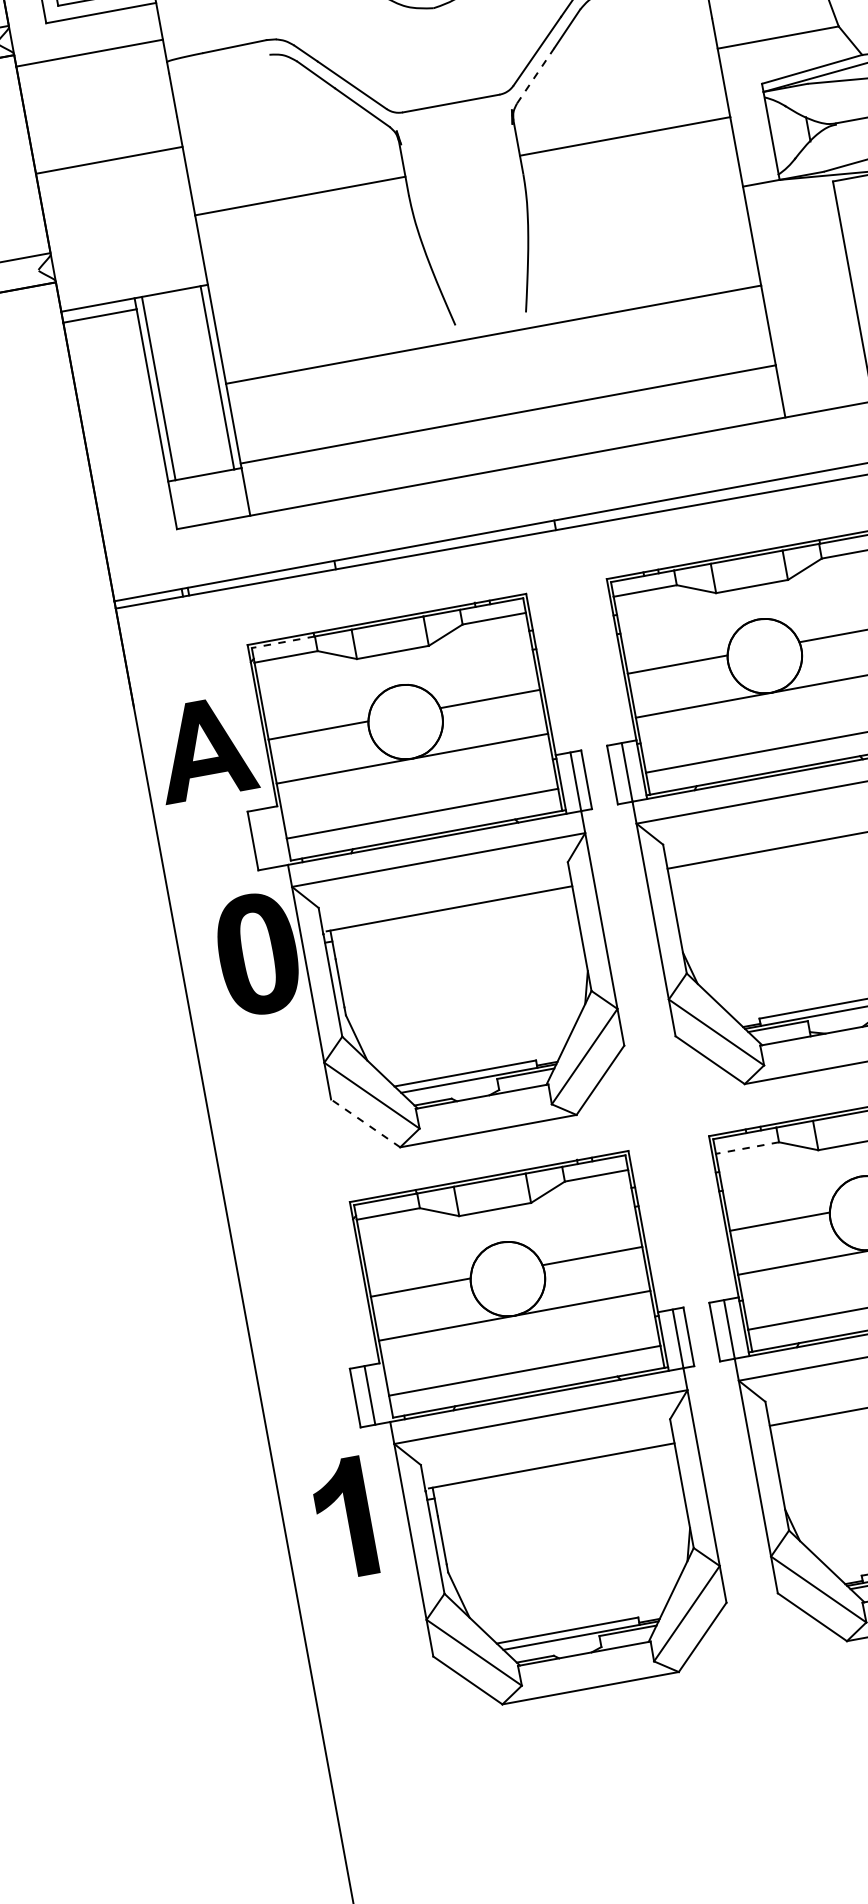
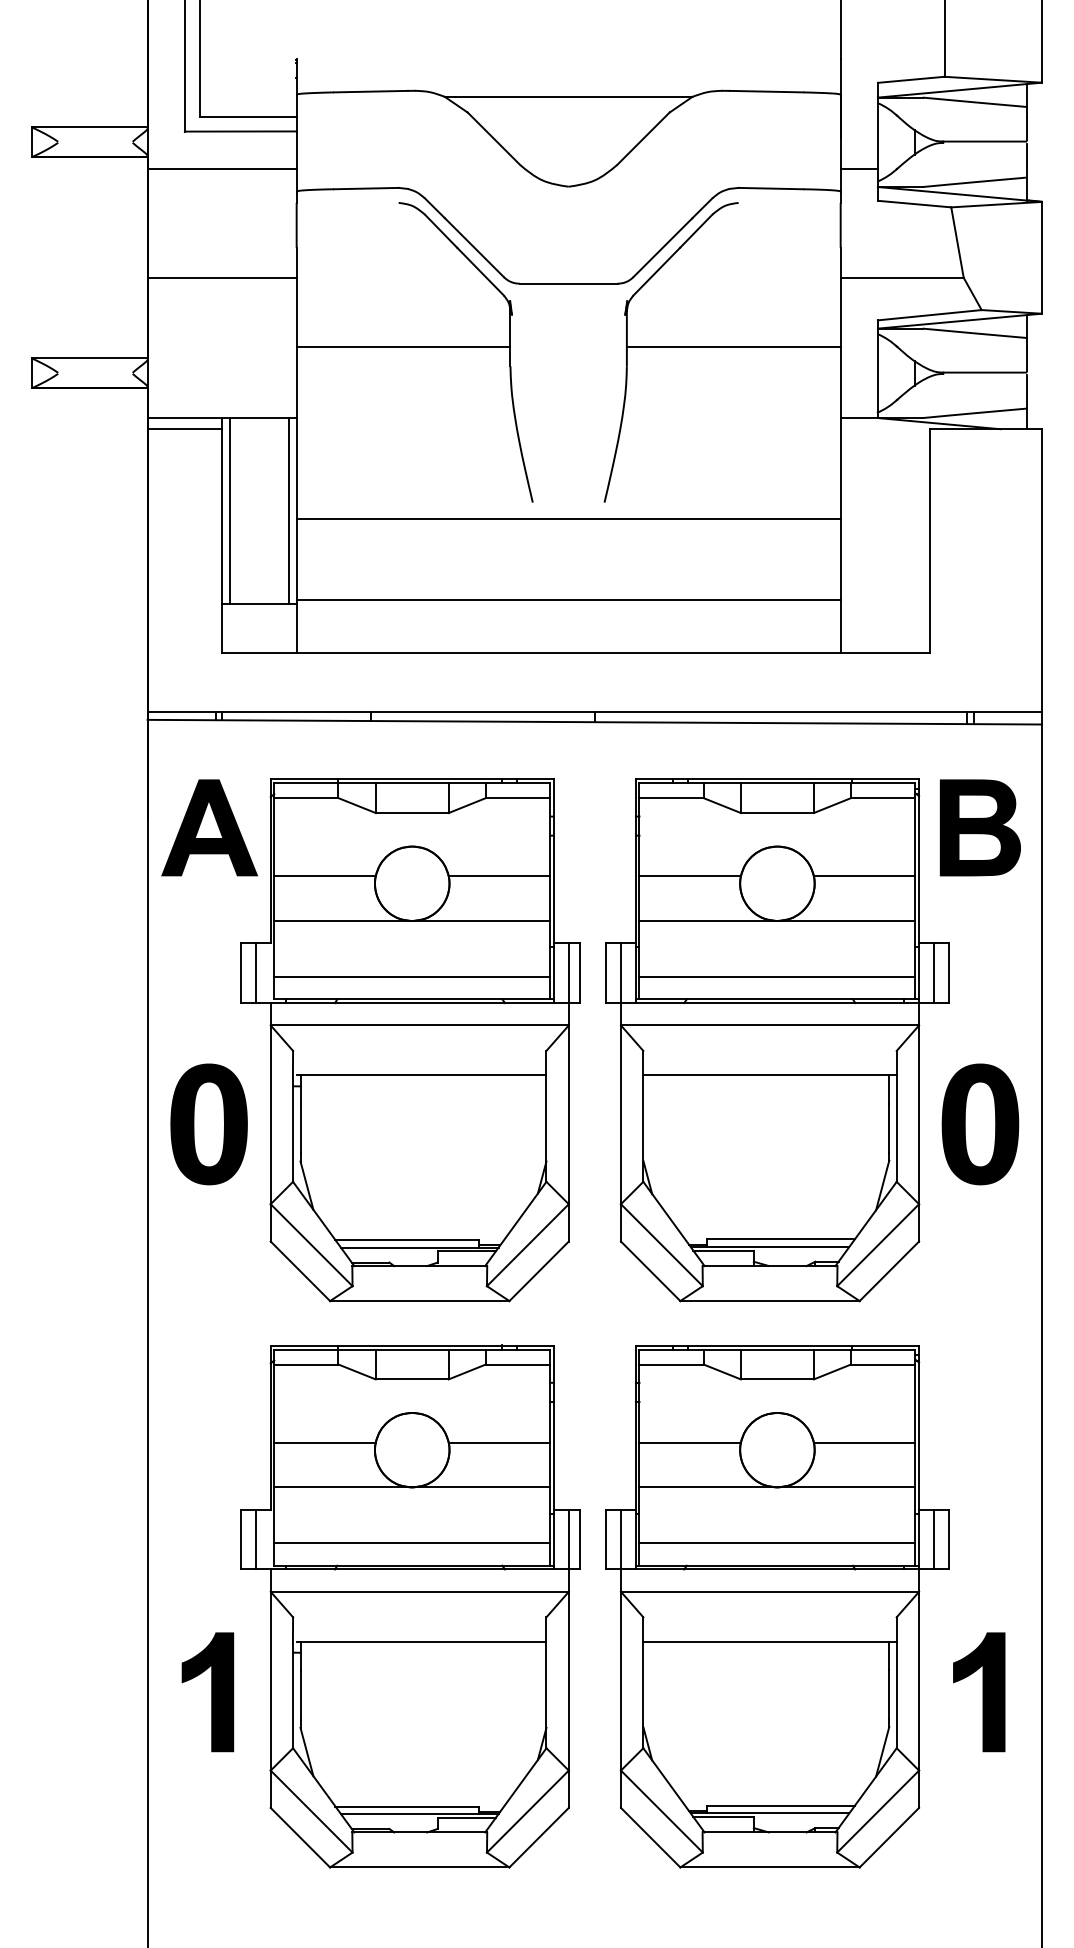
line: (536, 75) -> (657, 271), dashed -> solid
line: (282, 642) -> (305, 783), dashed -> solid
part: (204, 748) -> (209, 827), moved
line: (267, 838) -> (255, 973), added
part: (257, 954) -> (208, 1124), moved
line: (365, 1122) -> (300, 1270), dashed -> solid
line: (747, 1148) -> (671, 1364), dashed -> solid
part: (343, 1519) -> (207, 1692), moved

